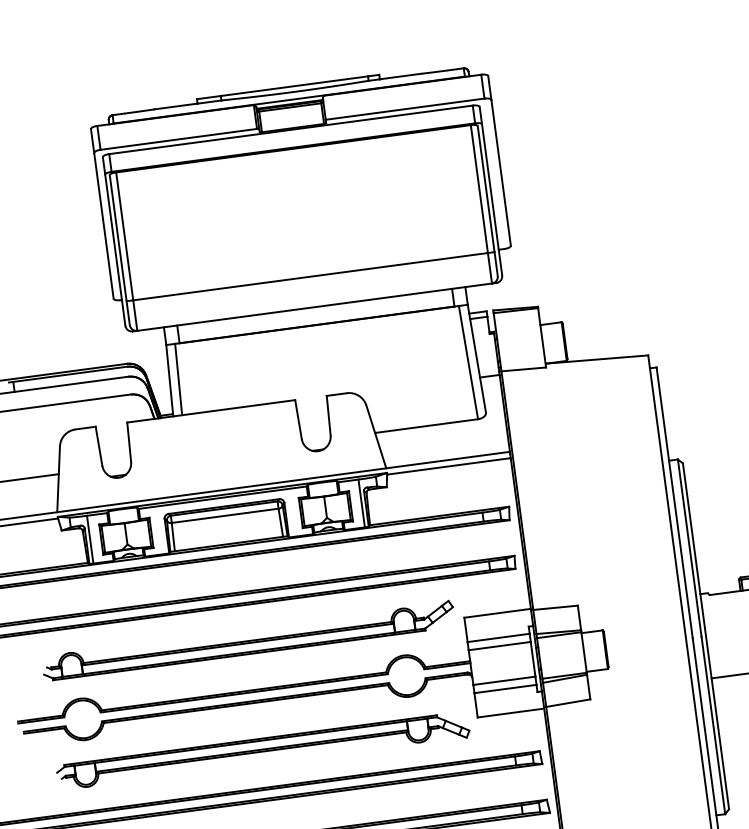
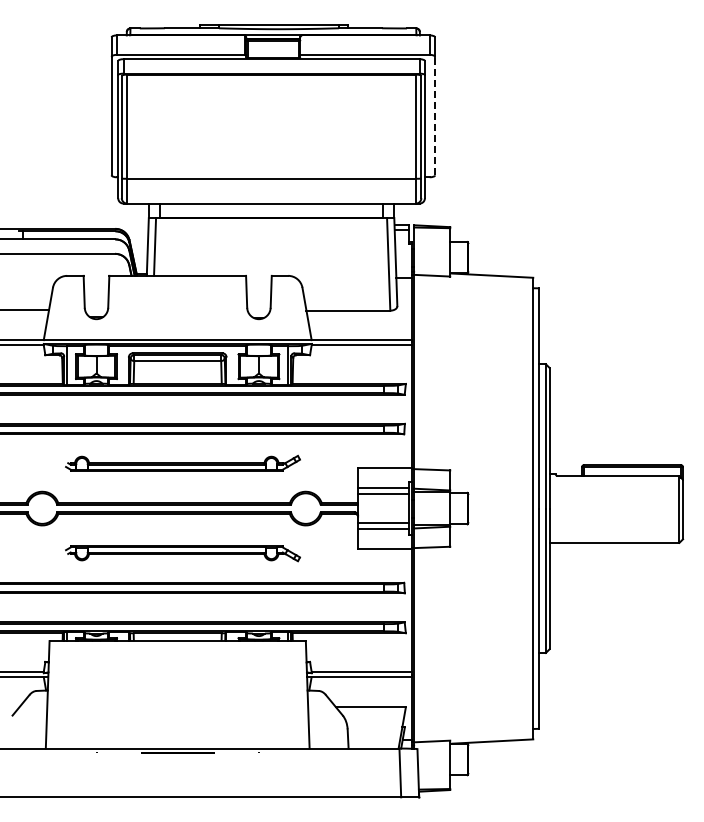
line: (501, 172) -> (435, 115), solid -> dashed
part: (247, 639) -> (182, 462), size x0.7
part: (262, 751) -> (182, 553), size x0.7

